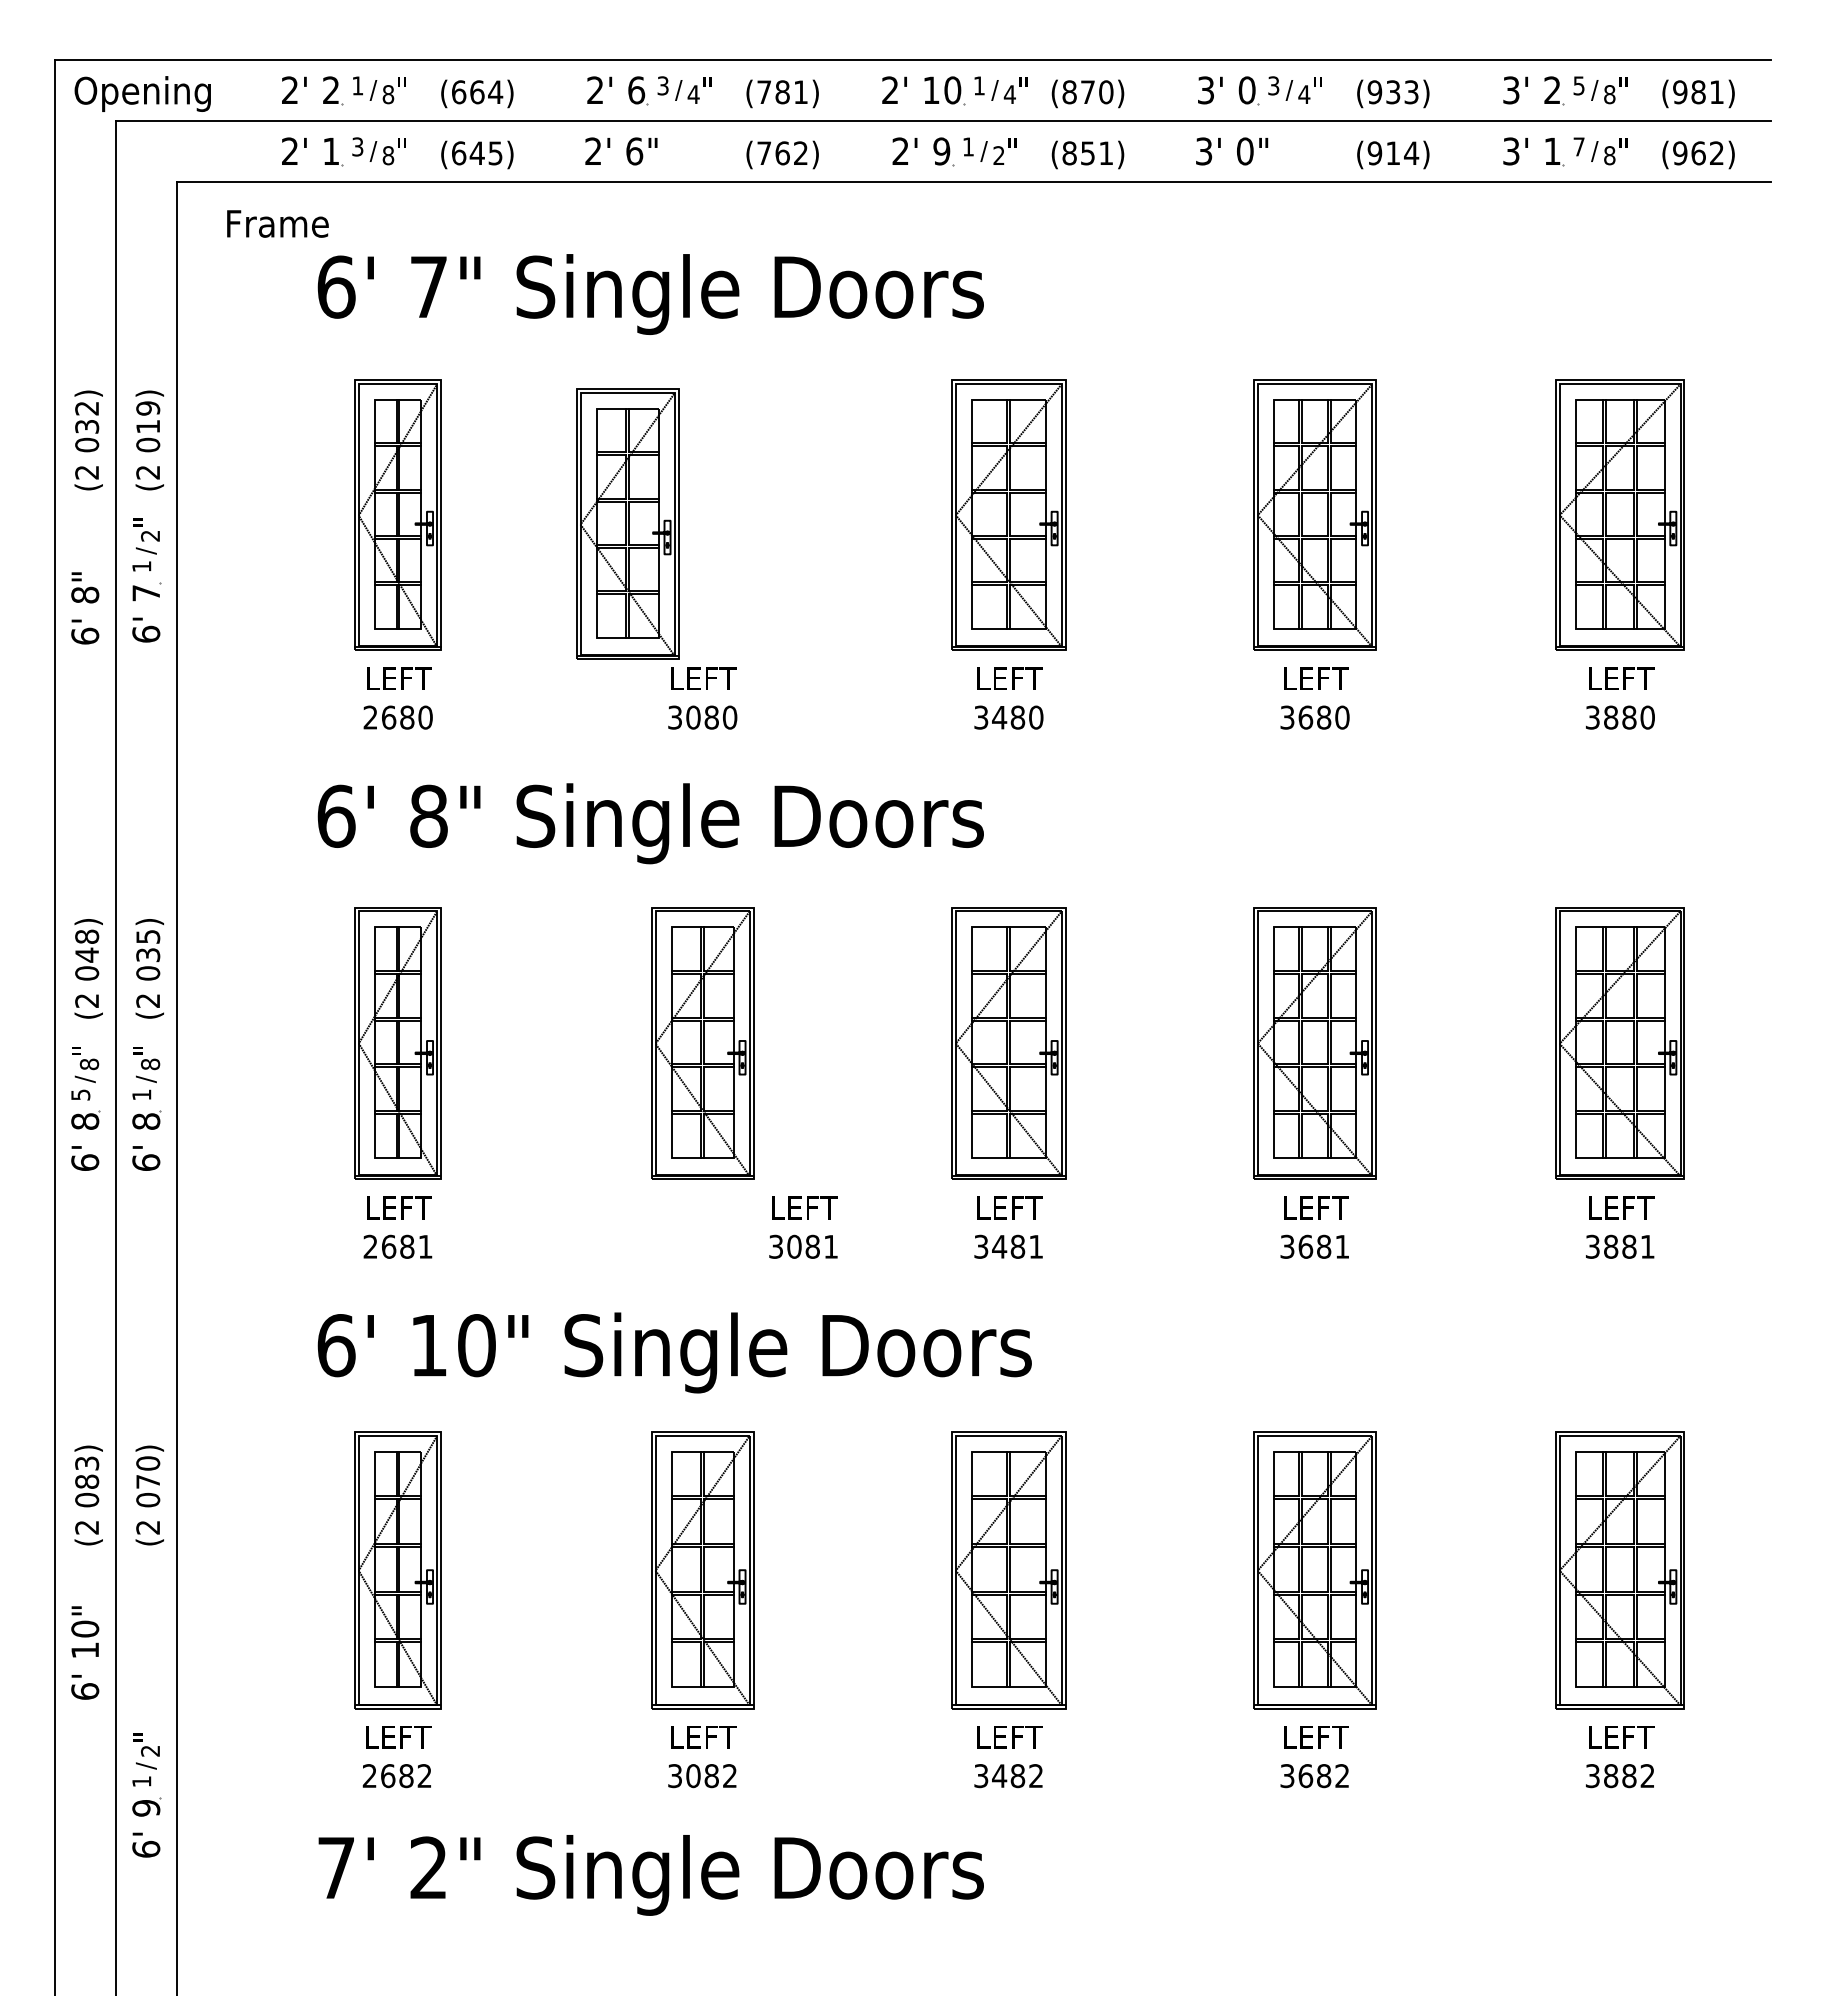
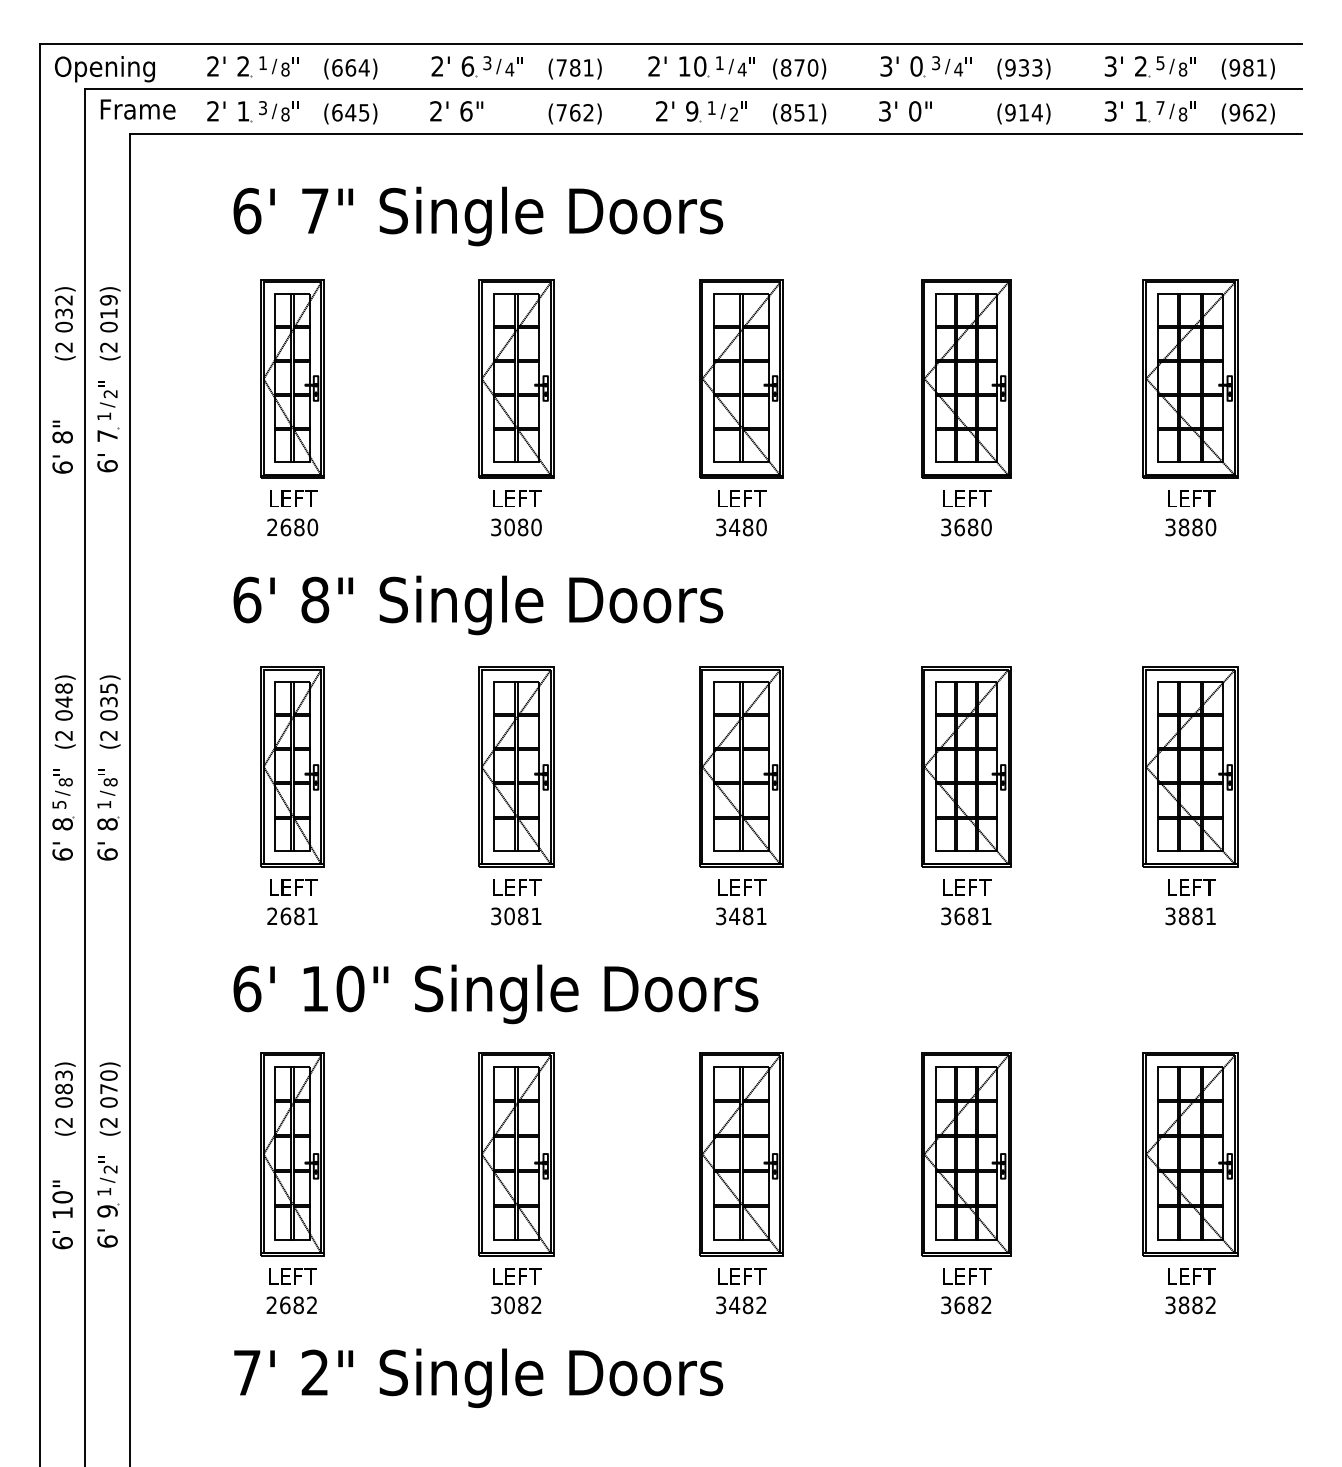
text: (277, 223) -> (137, 109), moved
part: (627, 523) -> (516, 378), moved
text: (803, 1227) -> (516, 902), moved
part: (146, 1795) -> (107, 1201), moved

